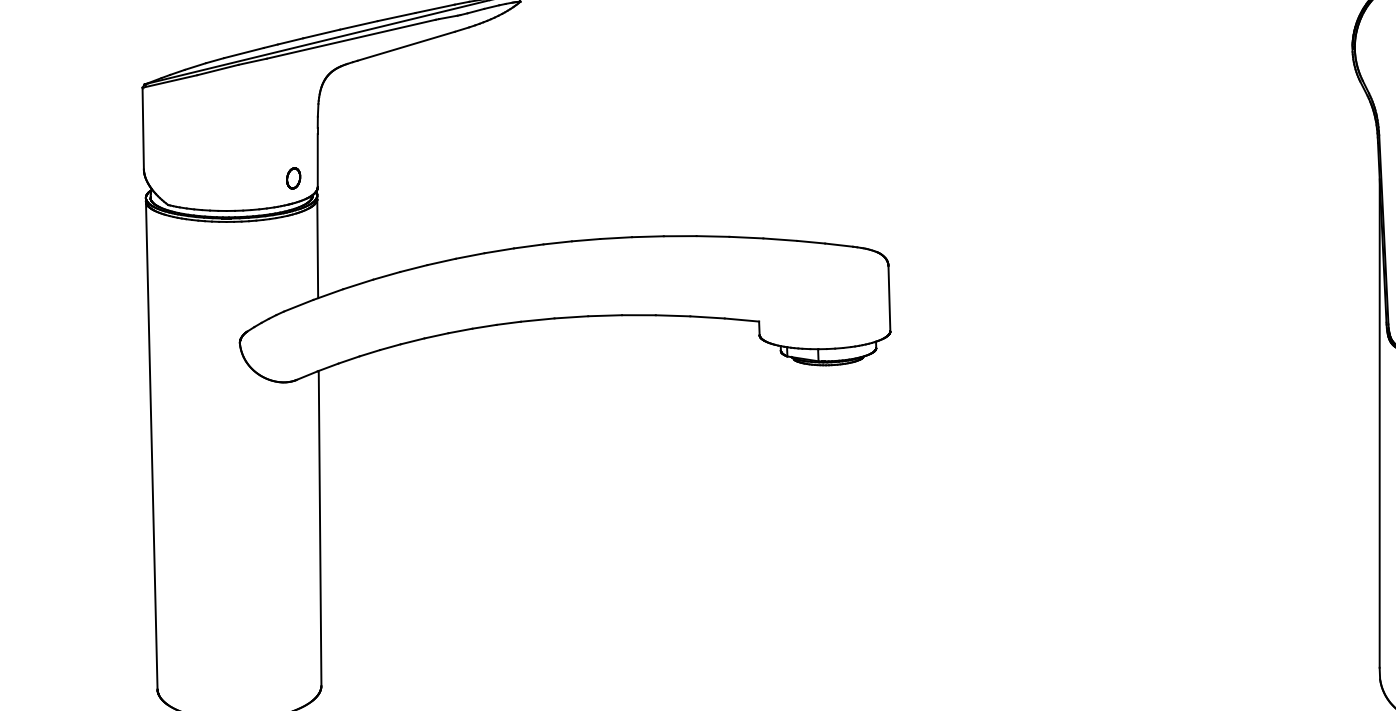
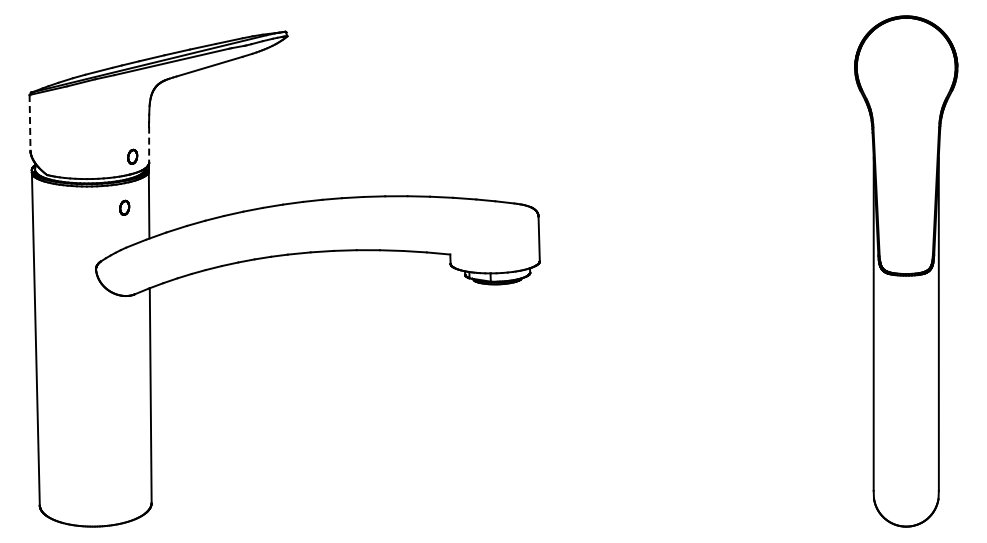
line: (143, 128) -> (30, 122), solid -> dashed
line: (318, 161) -> (149, 145), solid -> dashed
part: (281, 252) -> (124, 207), added

